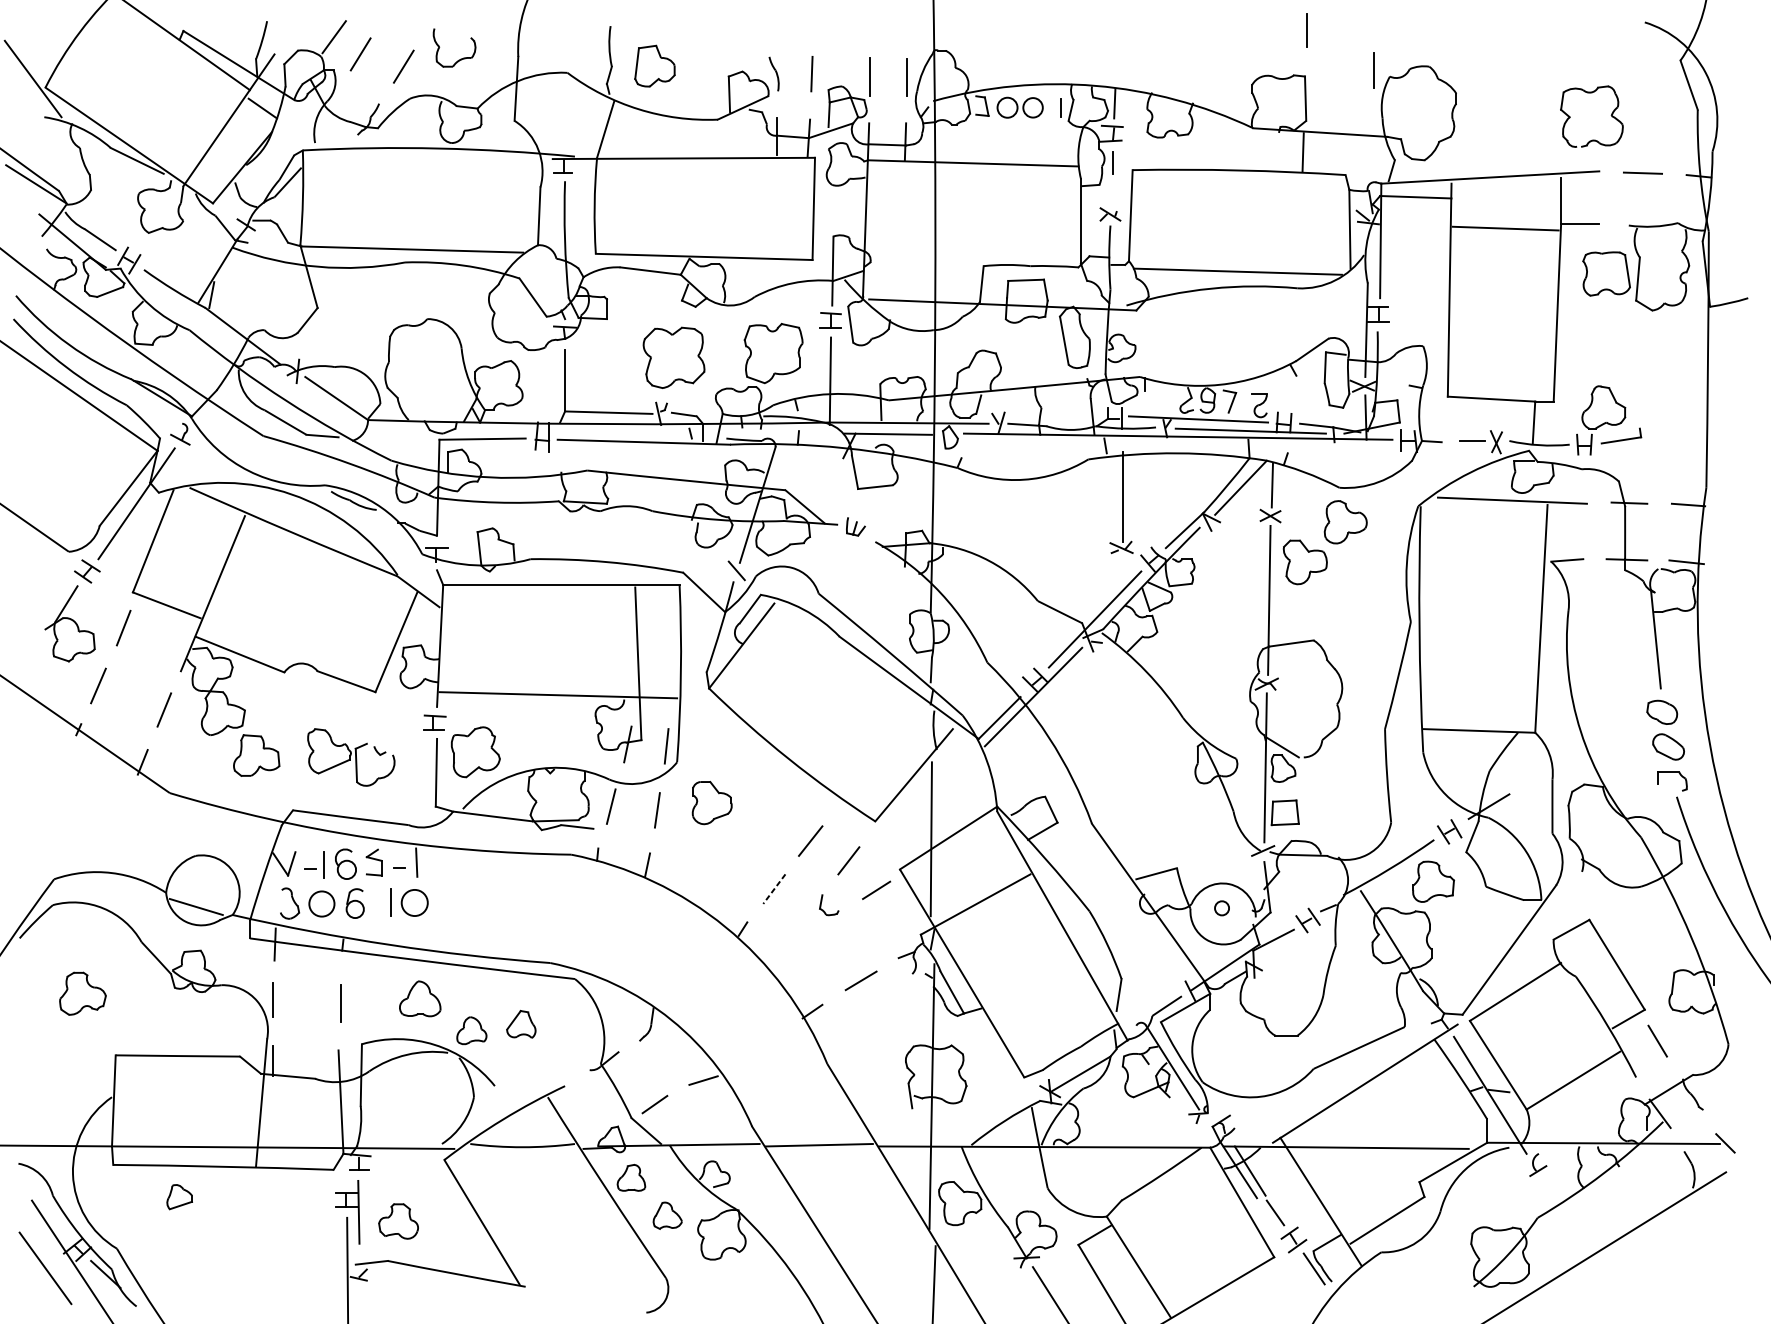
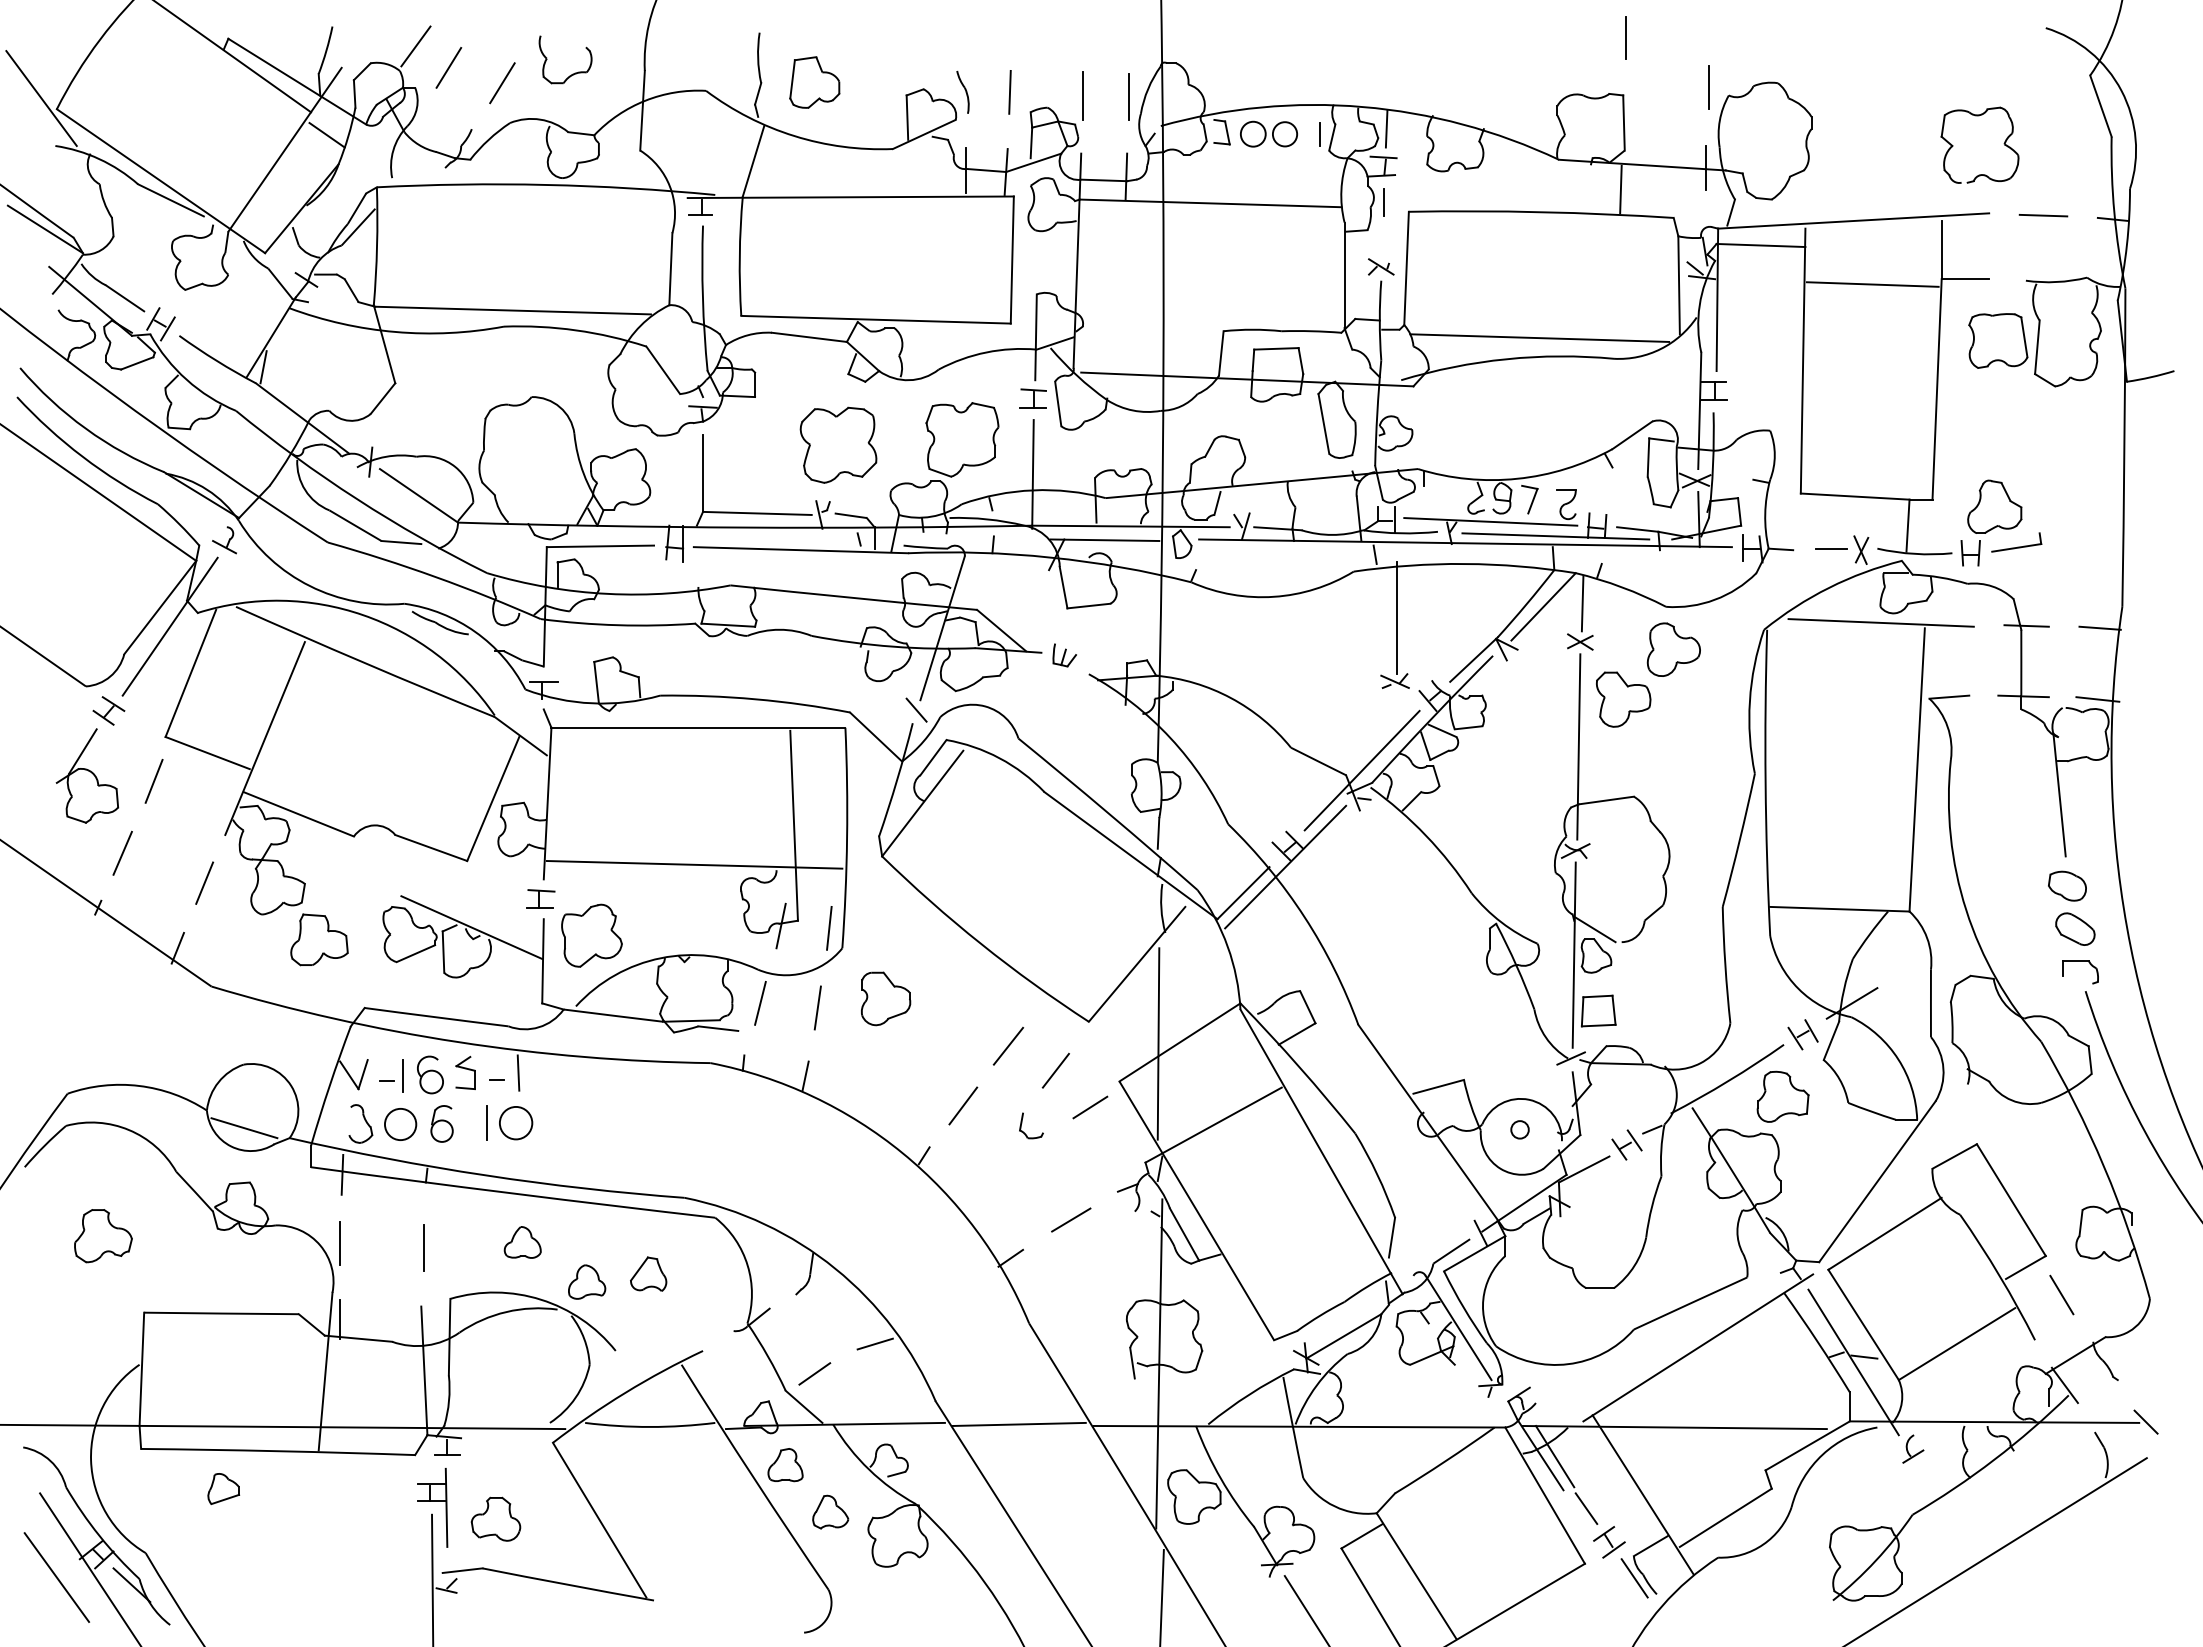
line: (1371, 134) -> (1705, 167), added
line: (378, 745) -> (471, 927), added
line: (774, 888) -> (963, 1105), dashed -> solid
part: (419, 998) -> (522, 1242), size x0.71

